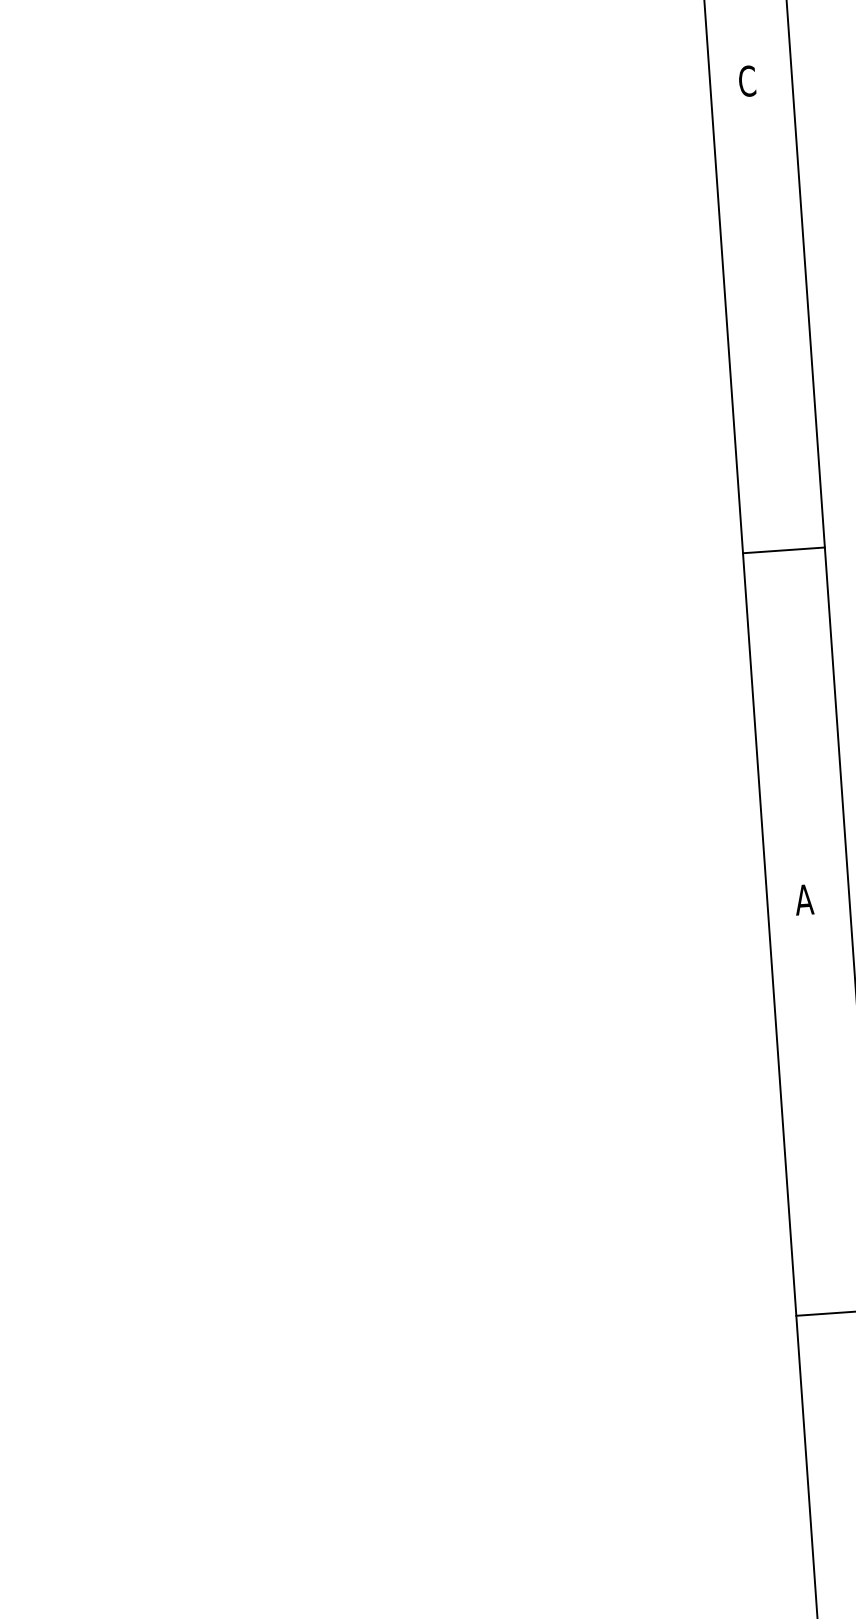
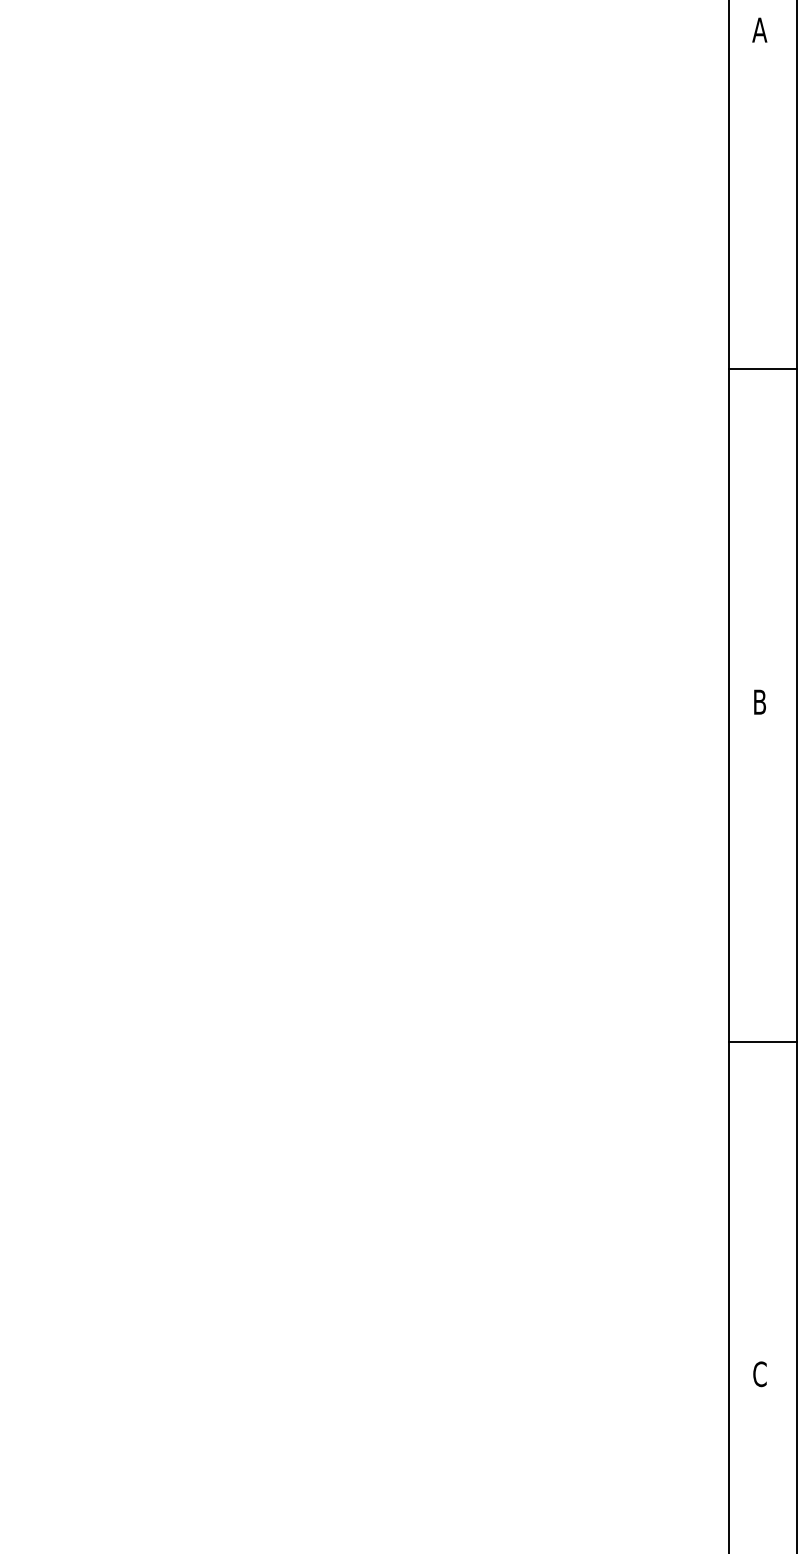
text: (746, 80) -> (759, 29), C -> A
line: (783, 550) -> (762, 369), moved
text: (803, 899) -> (759, 701), A -> B

